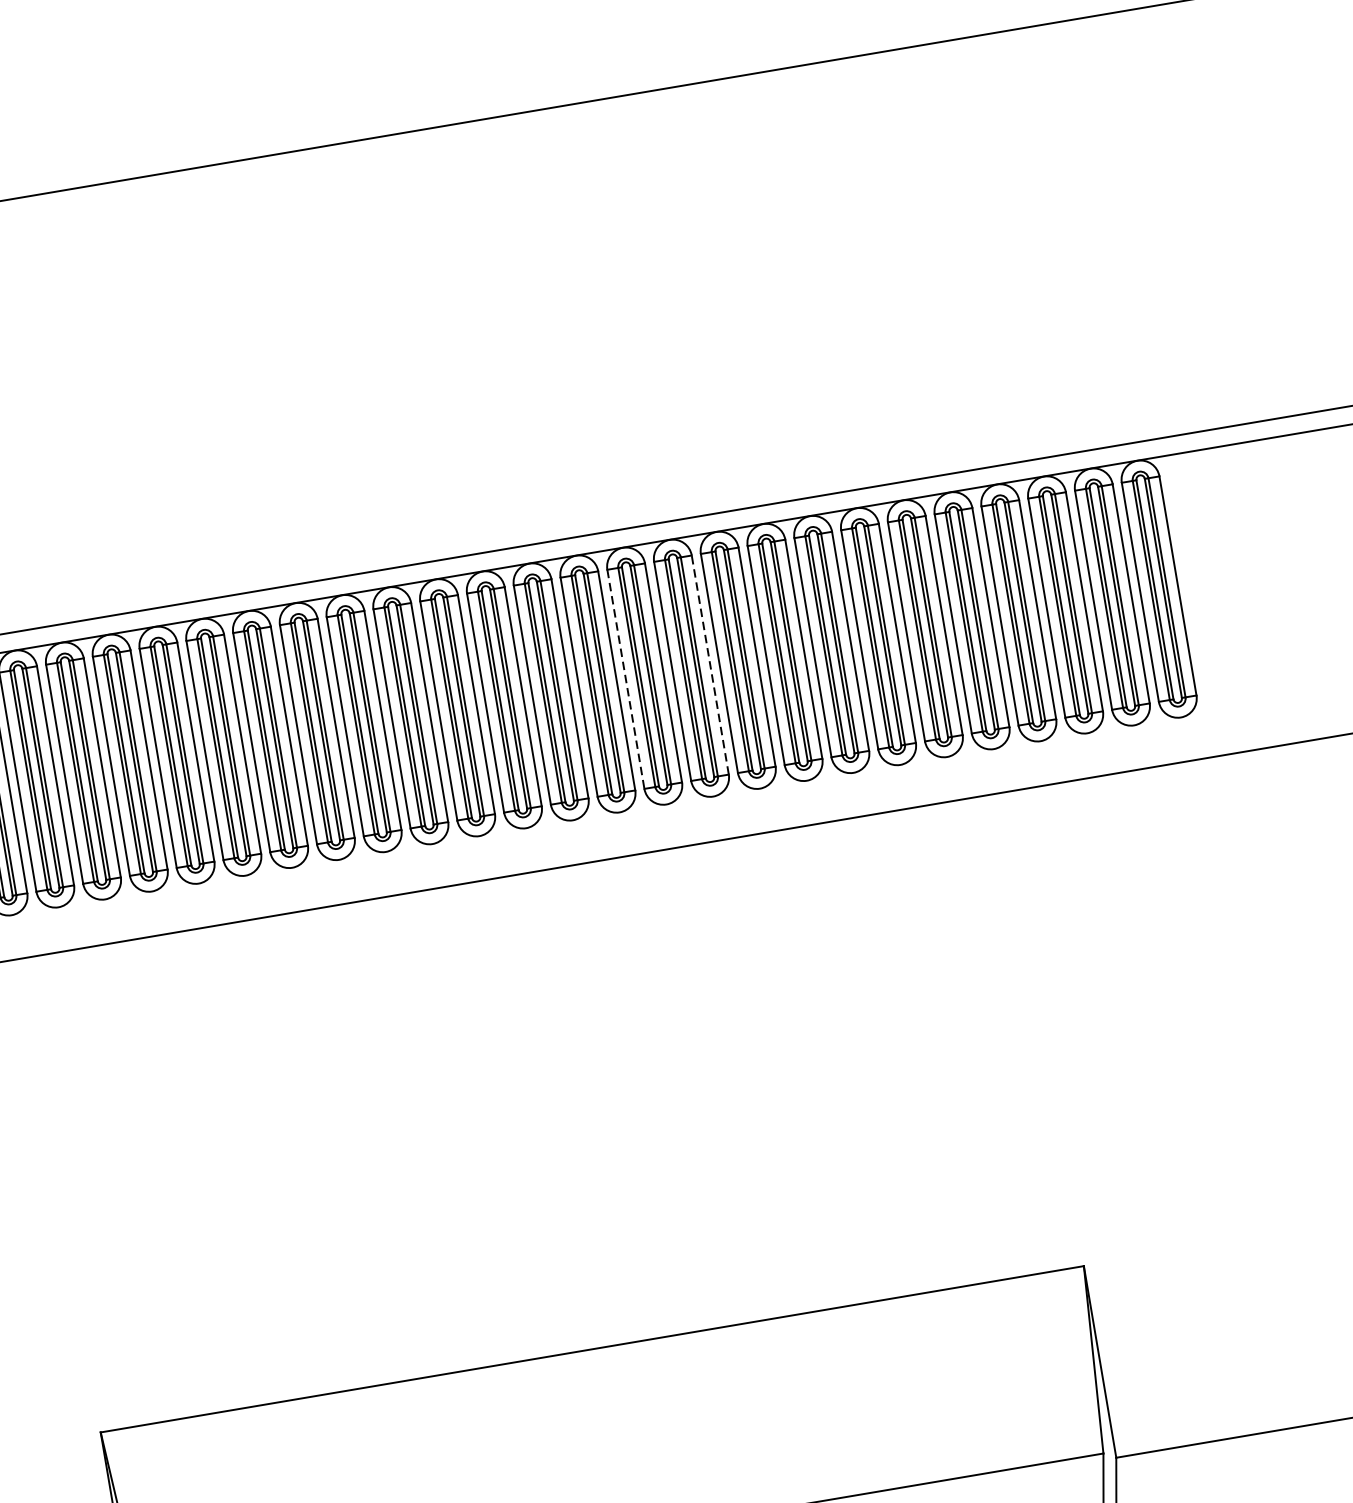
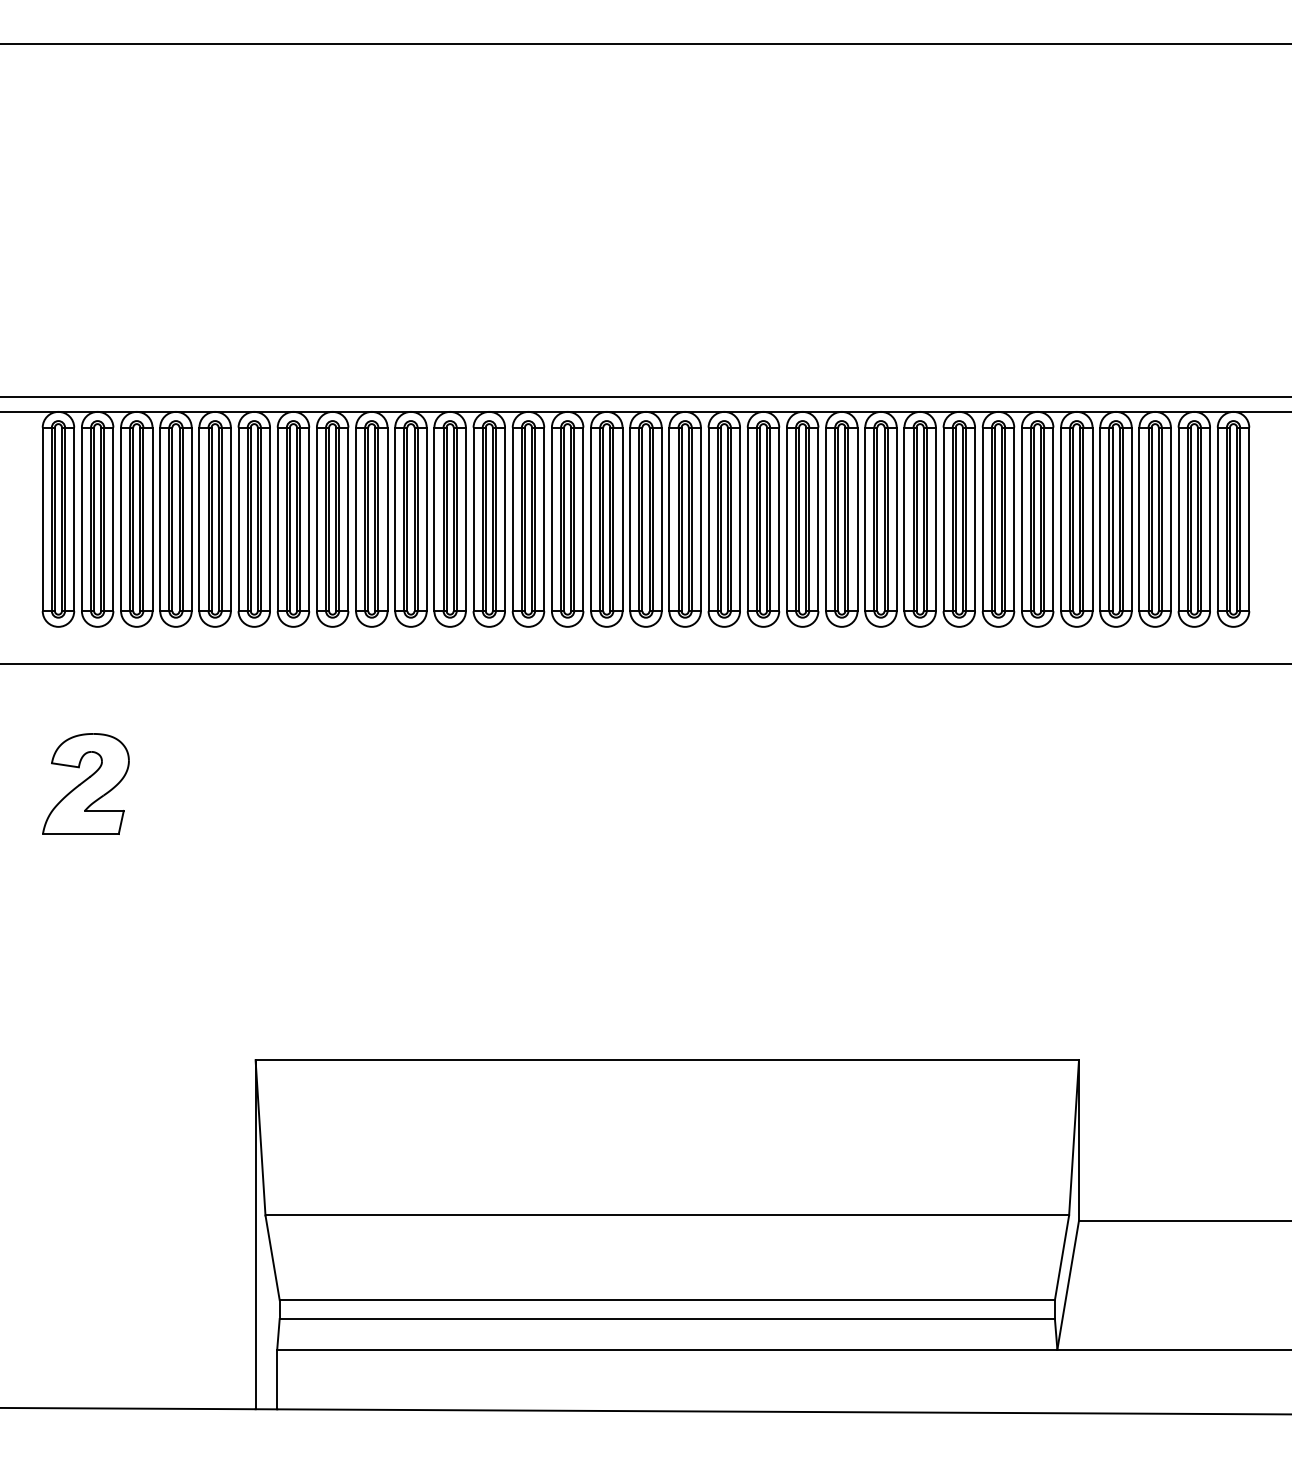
line: (710, 665) -> (857, 519), dashed -> solid
line: (625, 679) -> (786, 519), dashed -> solid

